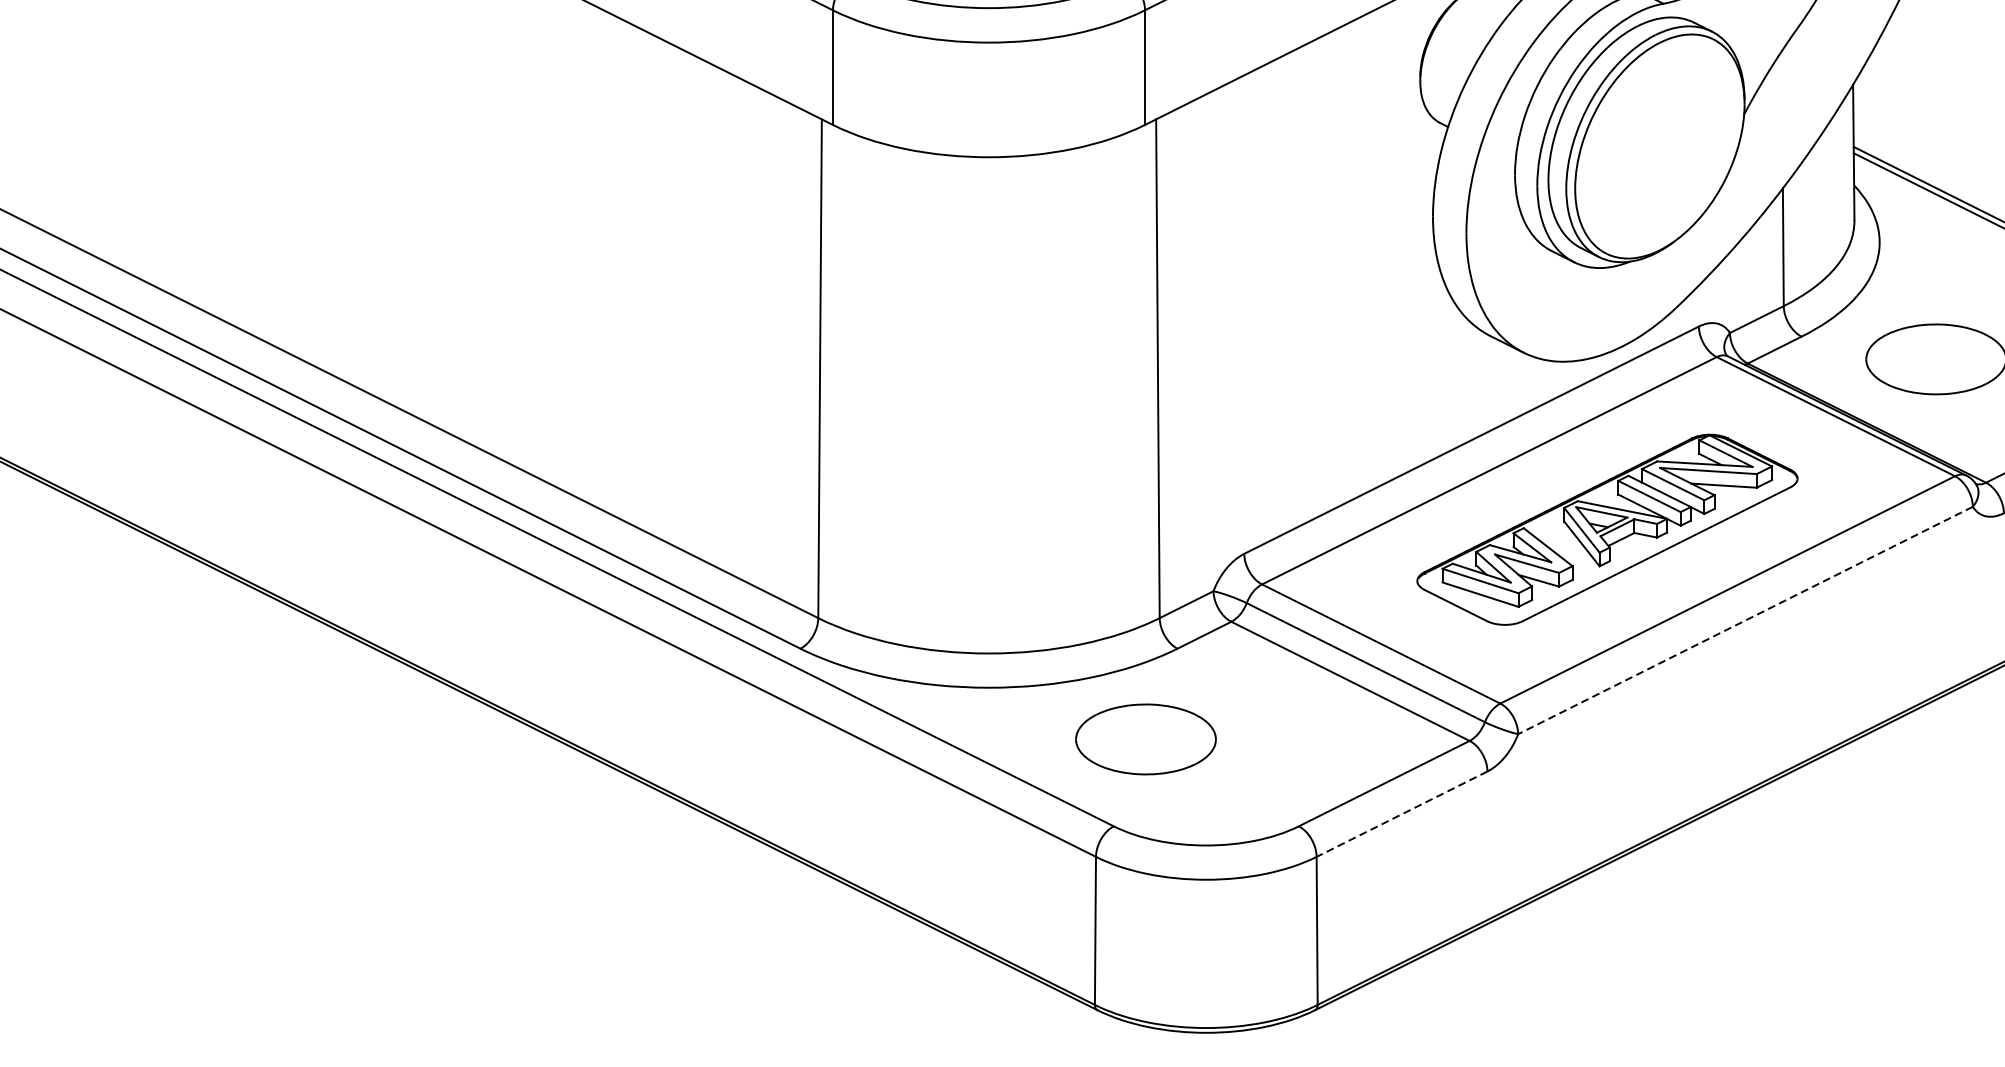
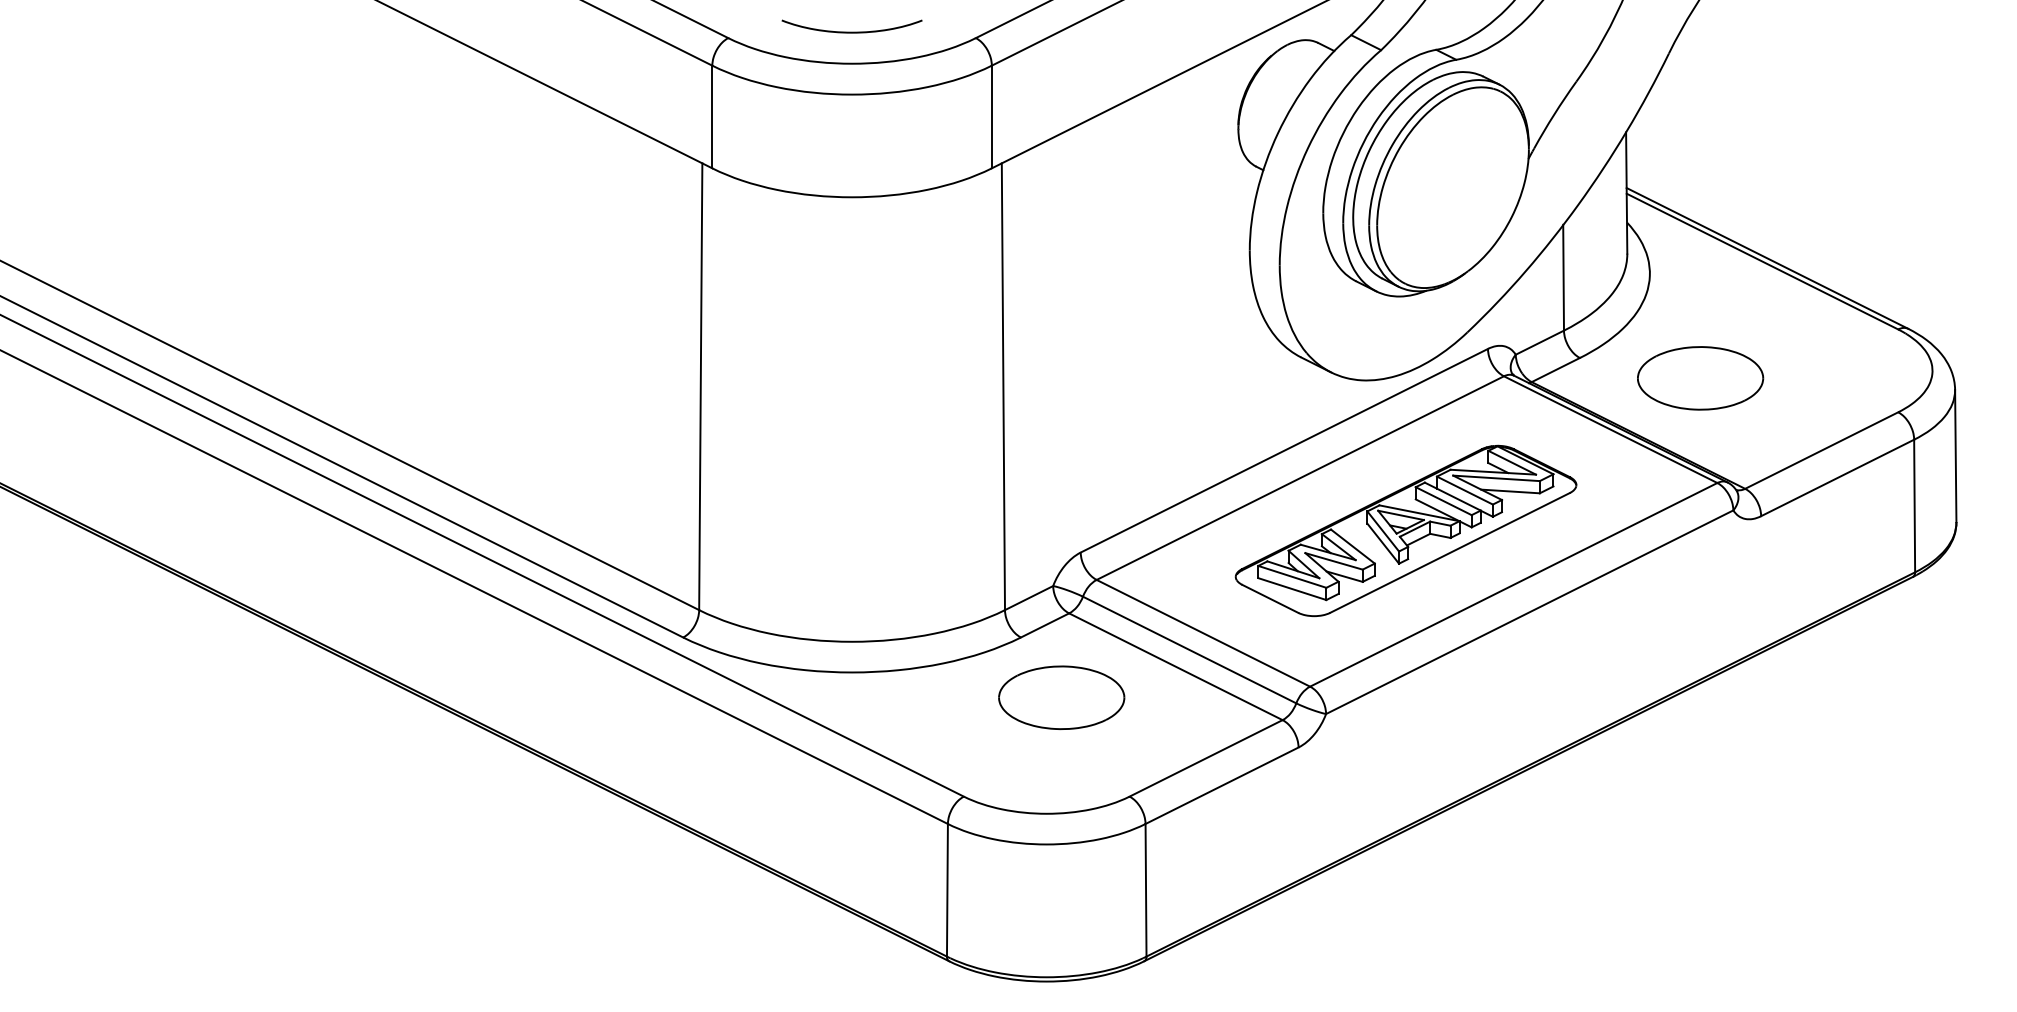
line: (1745, 620) -> (1529, 612), dashed -> solid
part: (1145, 739) -> (1061, 697), moved
line: (1402, 813) -> (1222, 785), dashed -> solid

